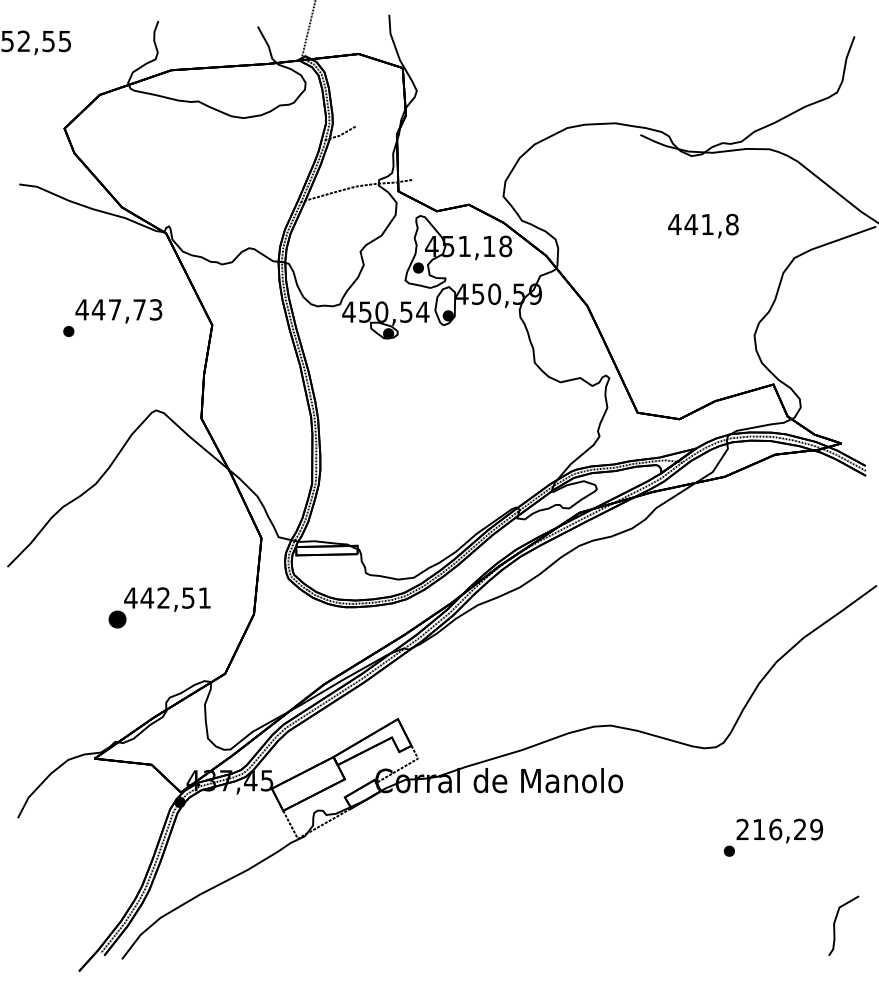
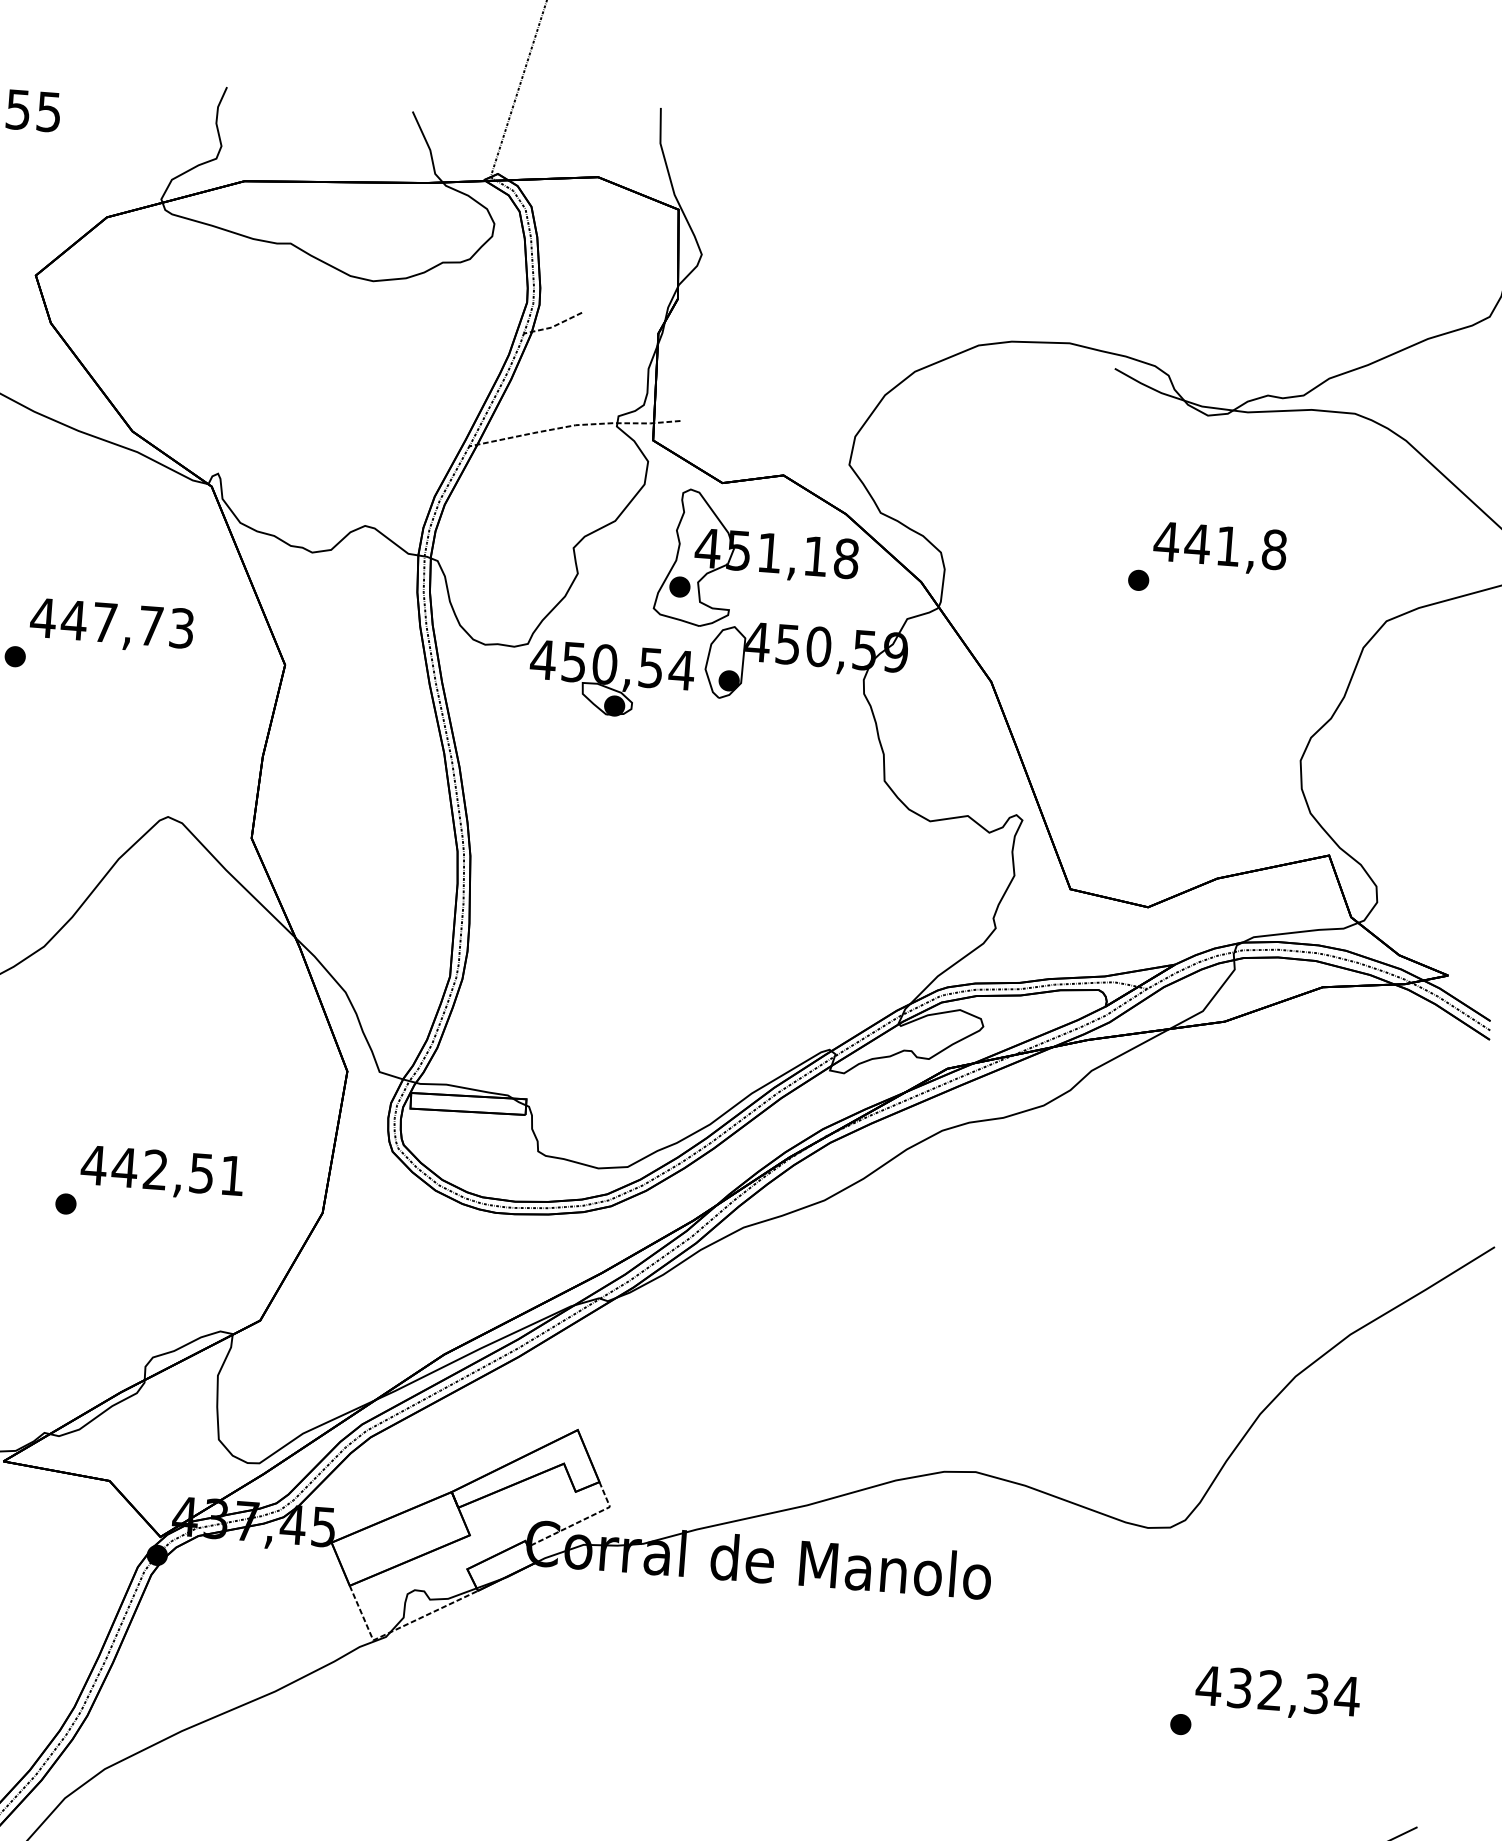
part: (661, 245) -> (1138, 578), added
part: (117, 619) -> (65, 1203), size x0.62
text: (779, 829) -> (1277, 1690), 216,29 -> 432,34

